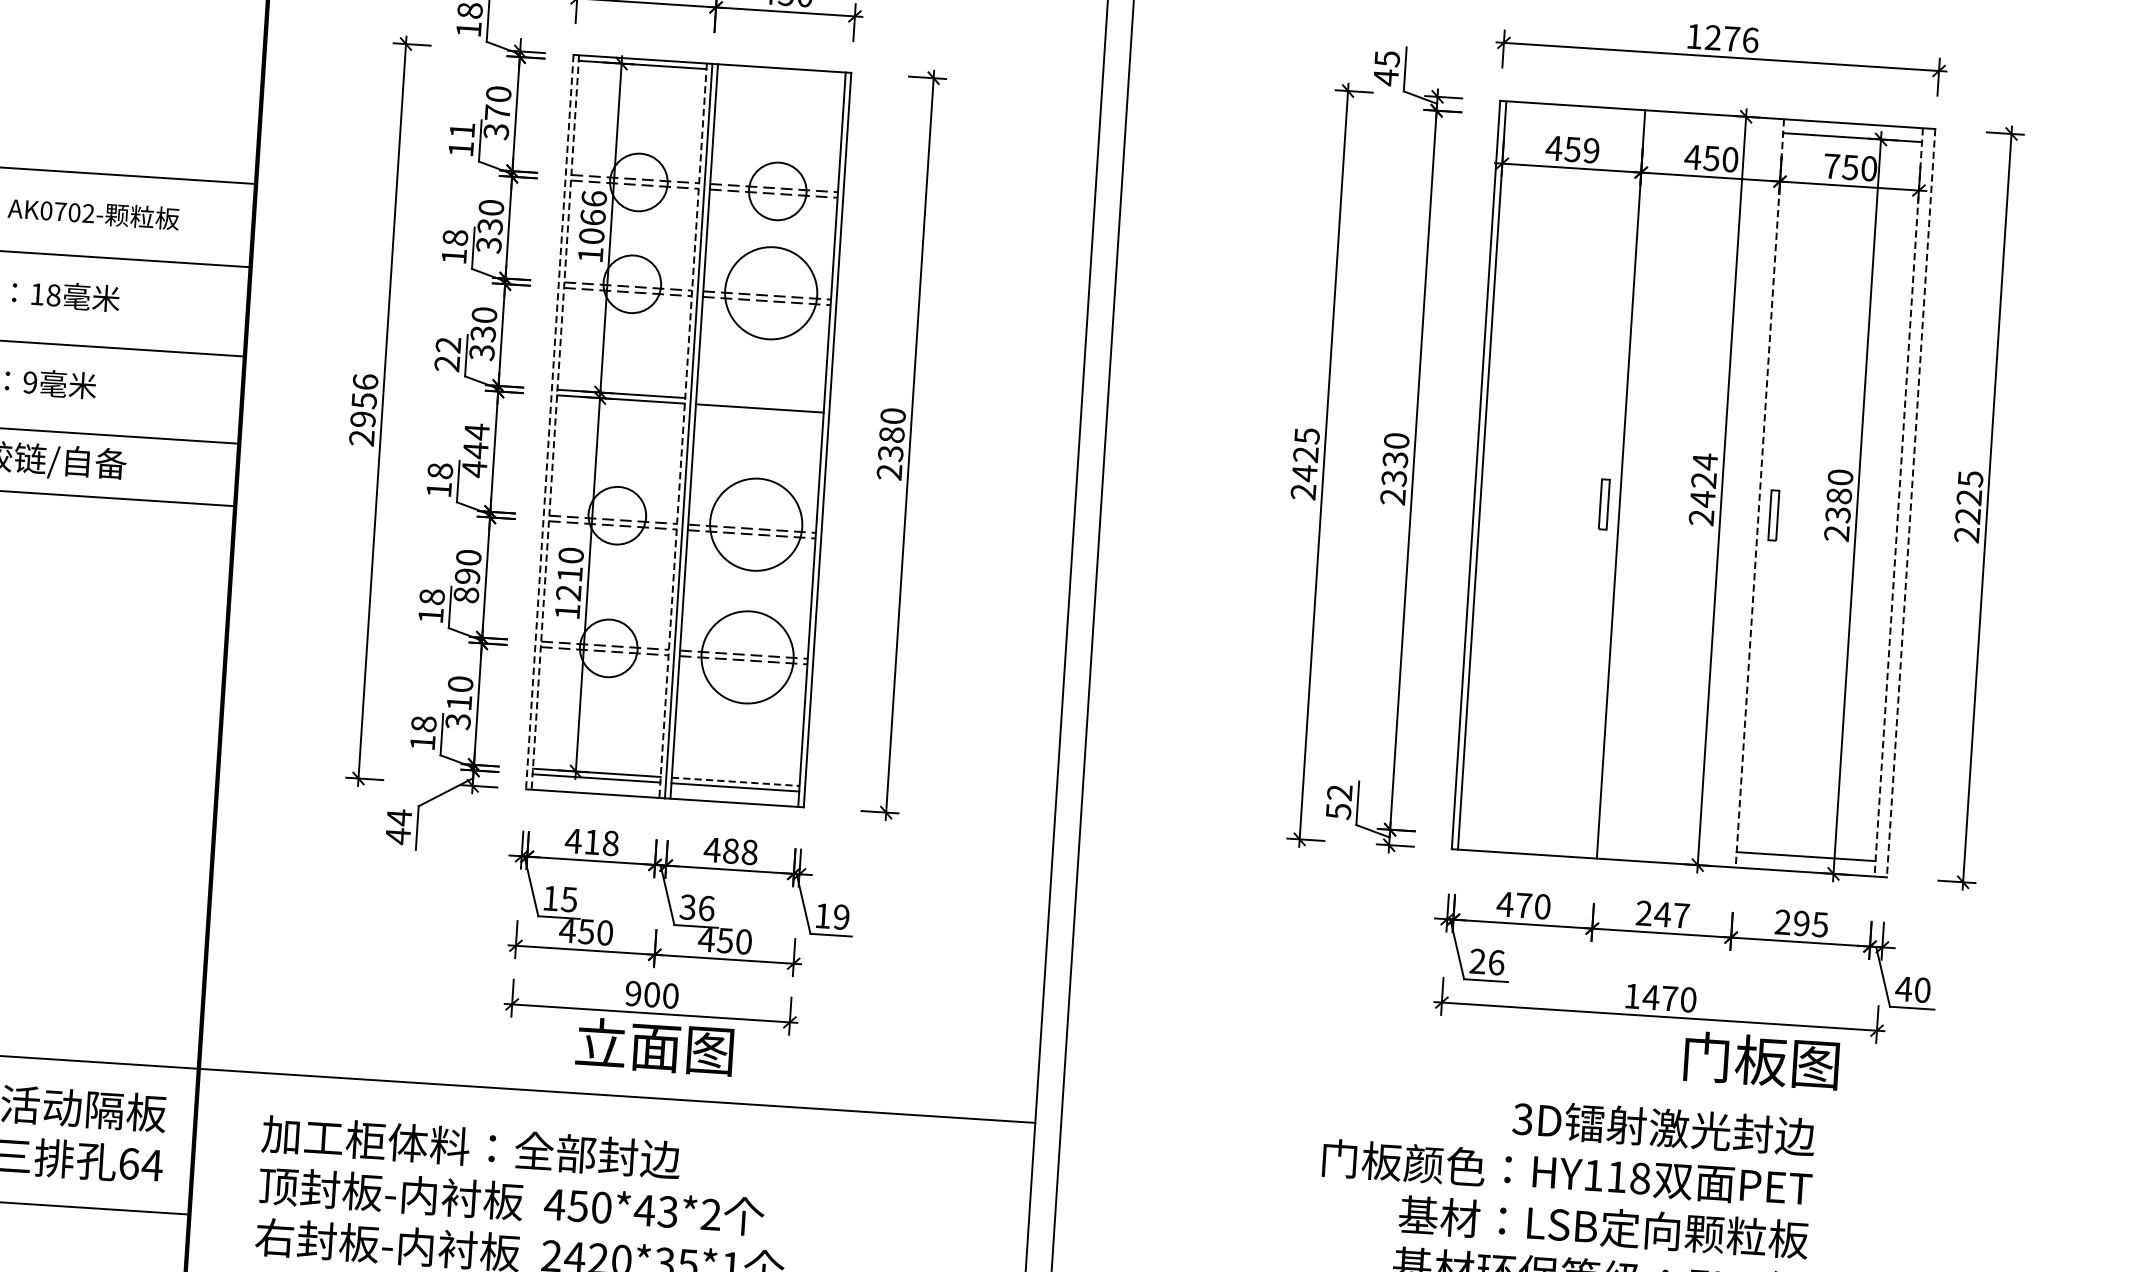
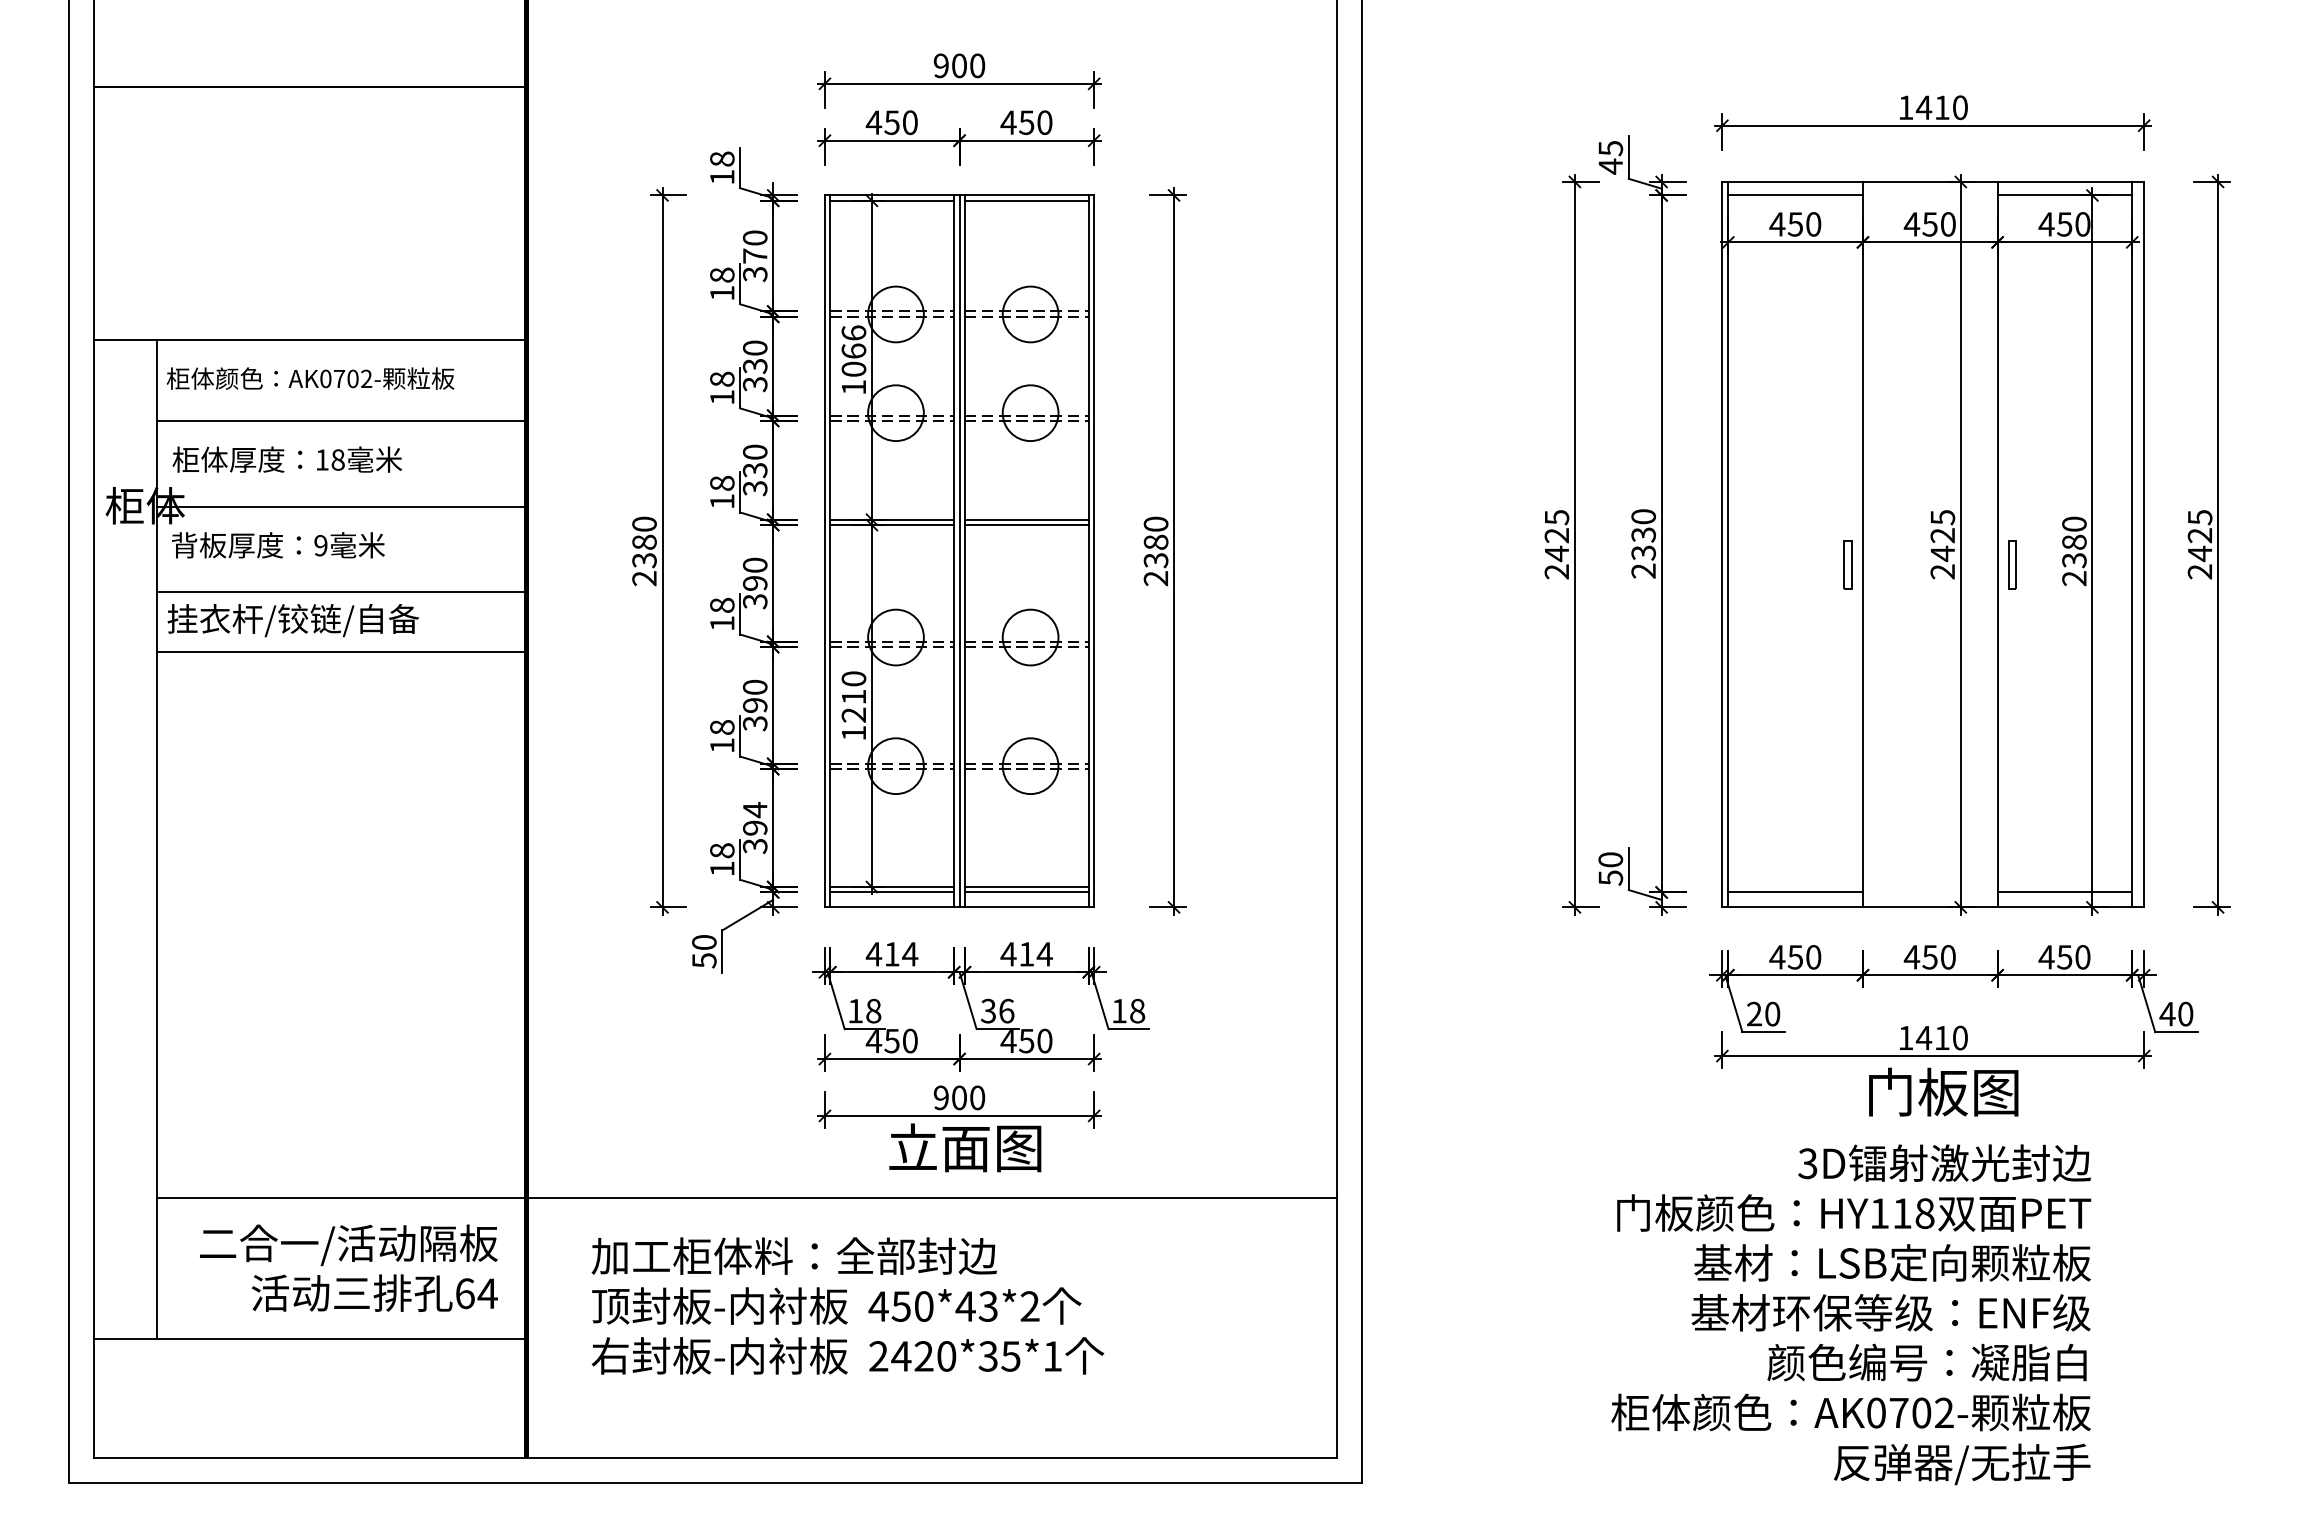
text: (1731, 38) -> (1941, 107), 1276 -> 1410
line: (781, 73) -> (1026, 200), added
line: (1574, 119) -> (1795, 195), added
text: (462, 129) -> (722, 274), 11 -> 18
text: (1591, 150) -> (1813, 224), 459 -> 450
text: (1831, 166) -> (2046, 224), 750 -> 450
circle: (771, 293) -> (1030, 413), size x0.62
text: (448, 354) -> (722, 492), 22 -> 18
text: (364, 400) -> (644, 542), 2956 -> 2380
line: (759, 402) -> (1026, 519), added
line: (549, 422) -> (824, 551), dashed -> solid
line: (555, 422) -> (830, 551), dashed -> solid
line: (683, 430) -> (954, 551), dashed -> solid
text: (475, 450) -> (754, 583), 444 -> 390
text: (1704, 461) -> (1942, 517), 2424 -> 2425
line: (1759, 493) -> (1997, 544), dashed -> solid
line: (1899, 502) -> (2132, 544), dashed -> solid
line: (1911, 503) -> (2144, 544), dashed -> solid
text: (1967, 515) -> (2199, 553), 2225 -> 2425
circle: (756, 524) -> (1030, 637), size x0.62
text: (465, 594) -> (754, 723), 890 -> 390
circle: (747, 657) -> (1030, 766), size x0.62
text: (459, 692) -> (754, 818), 310 -> 394
line: (735, 782) -> (1026, 887), dashed -> solid
text: (1339, 792) -> (1610, 859), 52 -> 50
text: (398, 826) -> (704, 951), 44 -> 50
line: (1528, 838) -> (1795, 892), added
text: (611, 843) -> (910, 954), 418 -> 414
text: (740, 851) -> (1035, 954), 488 -> 414
text: (569, 898) -> (873, 1010), 15 -> 18
text: (1523, 905) -> (1795, 957), 470 -> 450
text: (1662, 914) -> (1929, 957), 247 -> 450
text: (841, 916) -> (1137, 1010), 19 -> 18
text: (1801, 923) -> (2064, 957), 295 -> 450
text: (1496, 962) -> (1772, 1013), 26 -> 20
text: (1669, 998) -> (1941, 1037), 1470 -> 1410
text: (1761, 1059) -> (1943, 1091), moved

